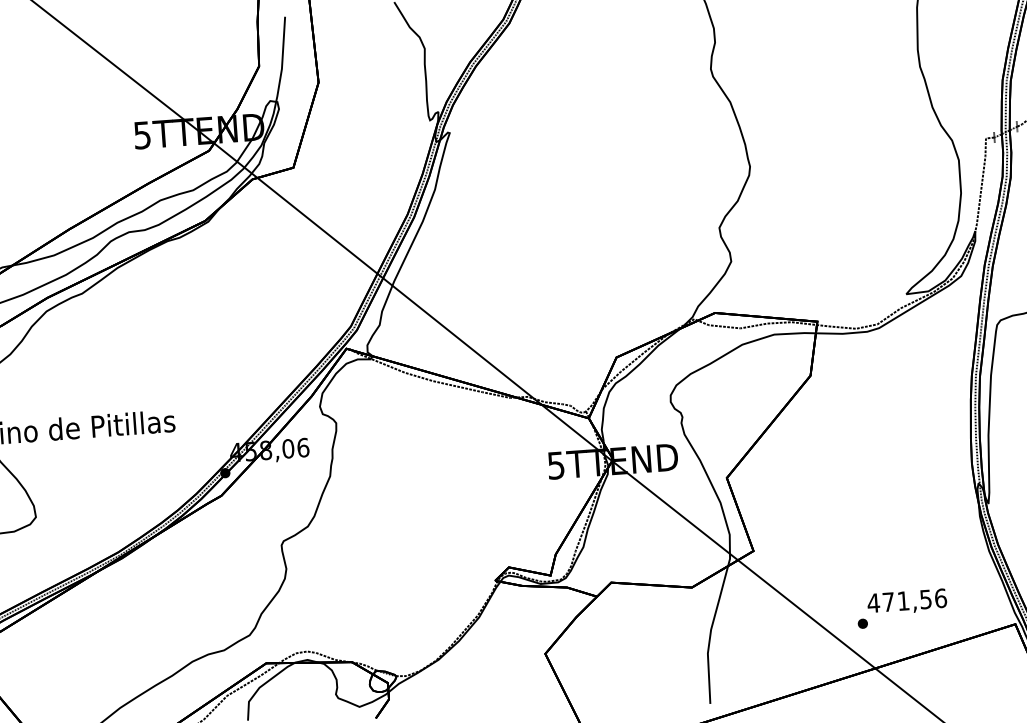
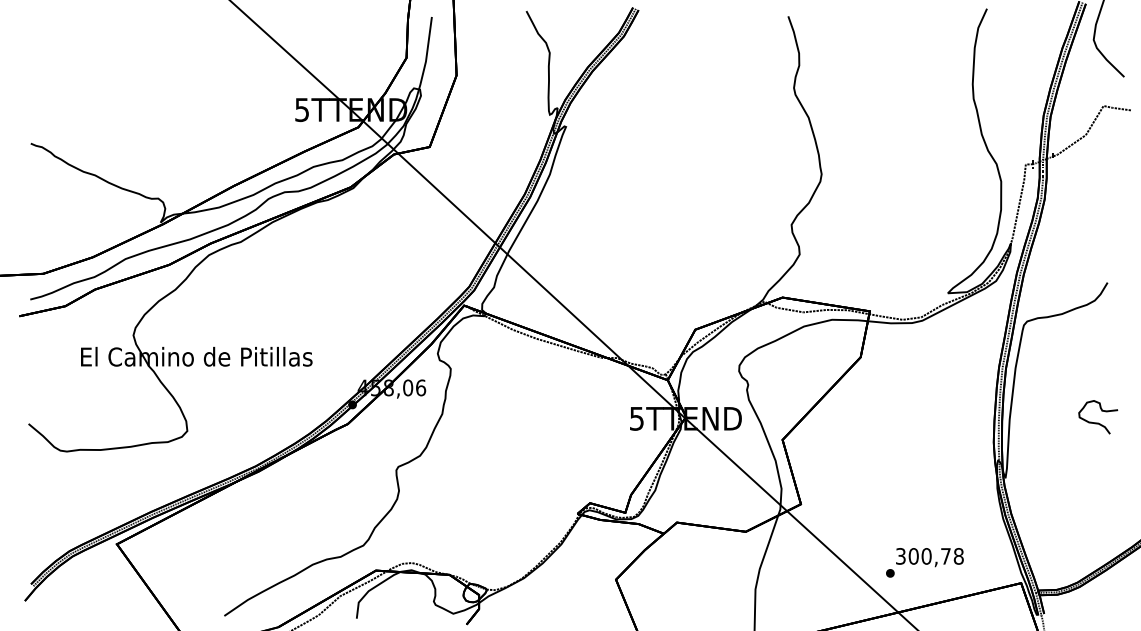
text: (906, 600) -> (929, 556), 471,56 -> 300,78

